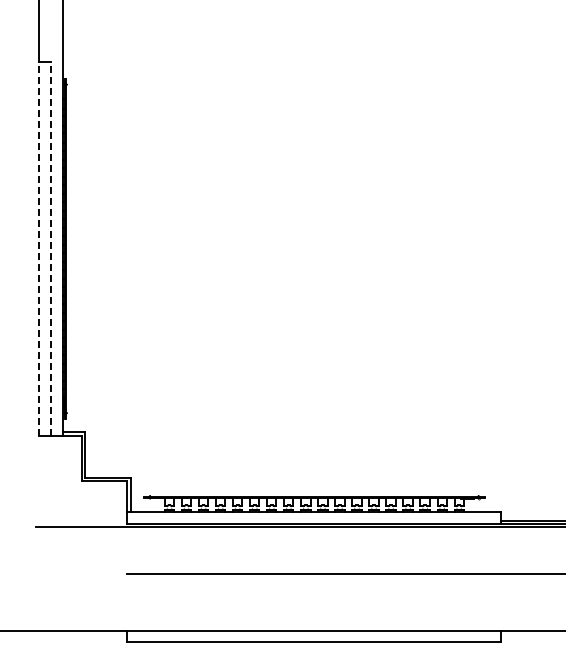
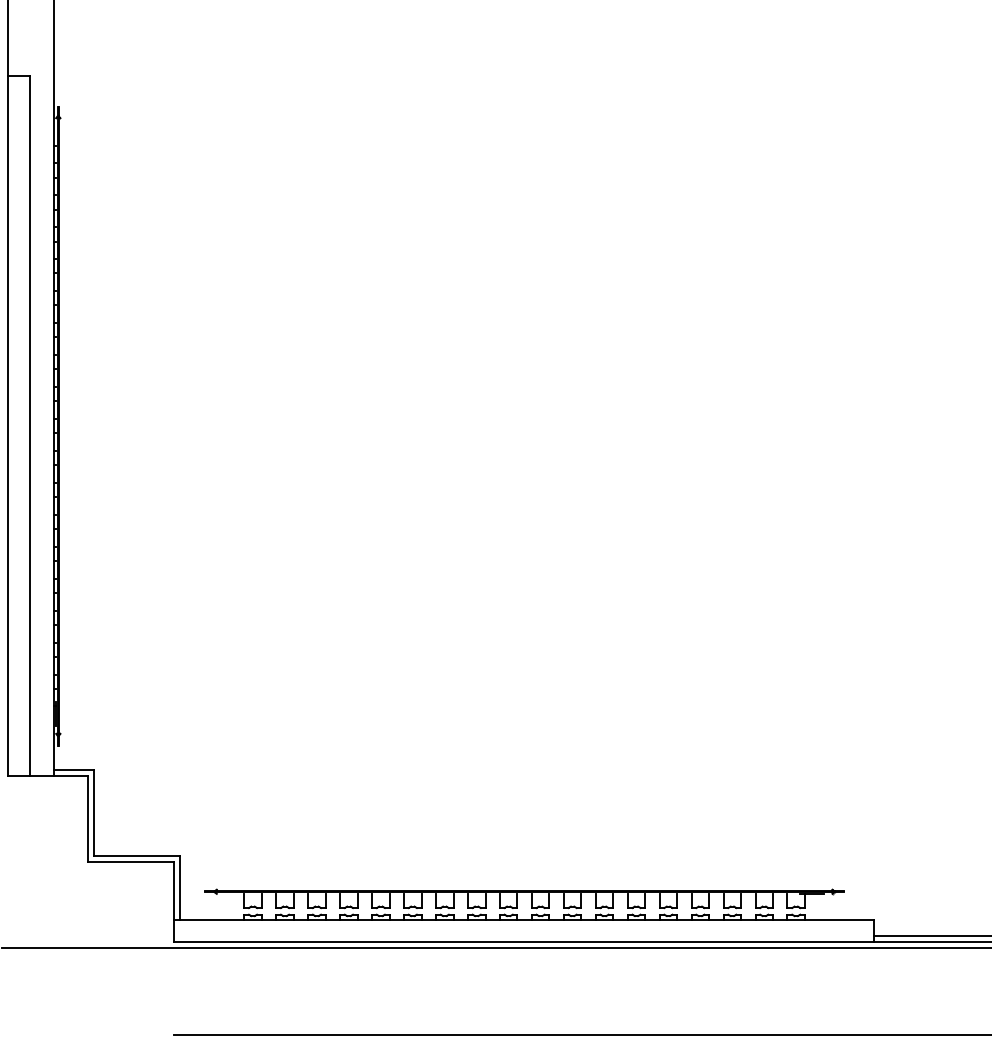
line: (38, 248) -> (7, 425), dashed -> solid
line: (50, 248) -> (29, 425), dashed -> solid

